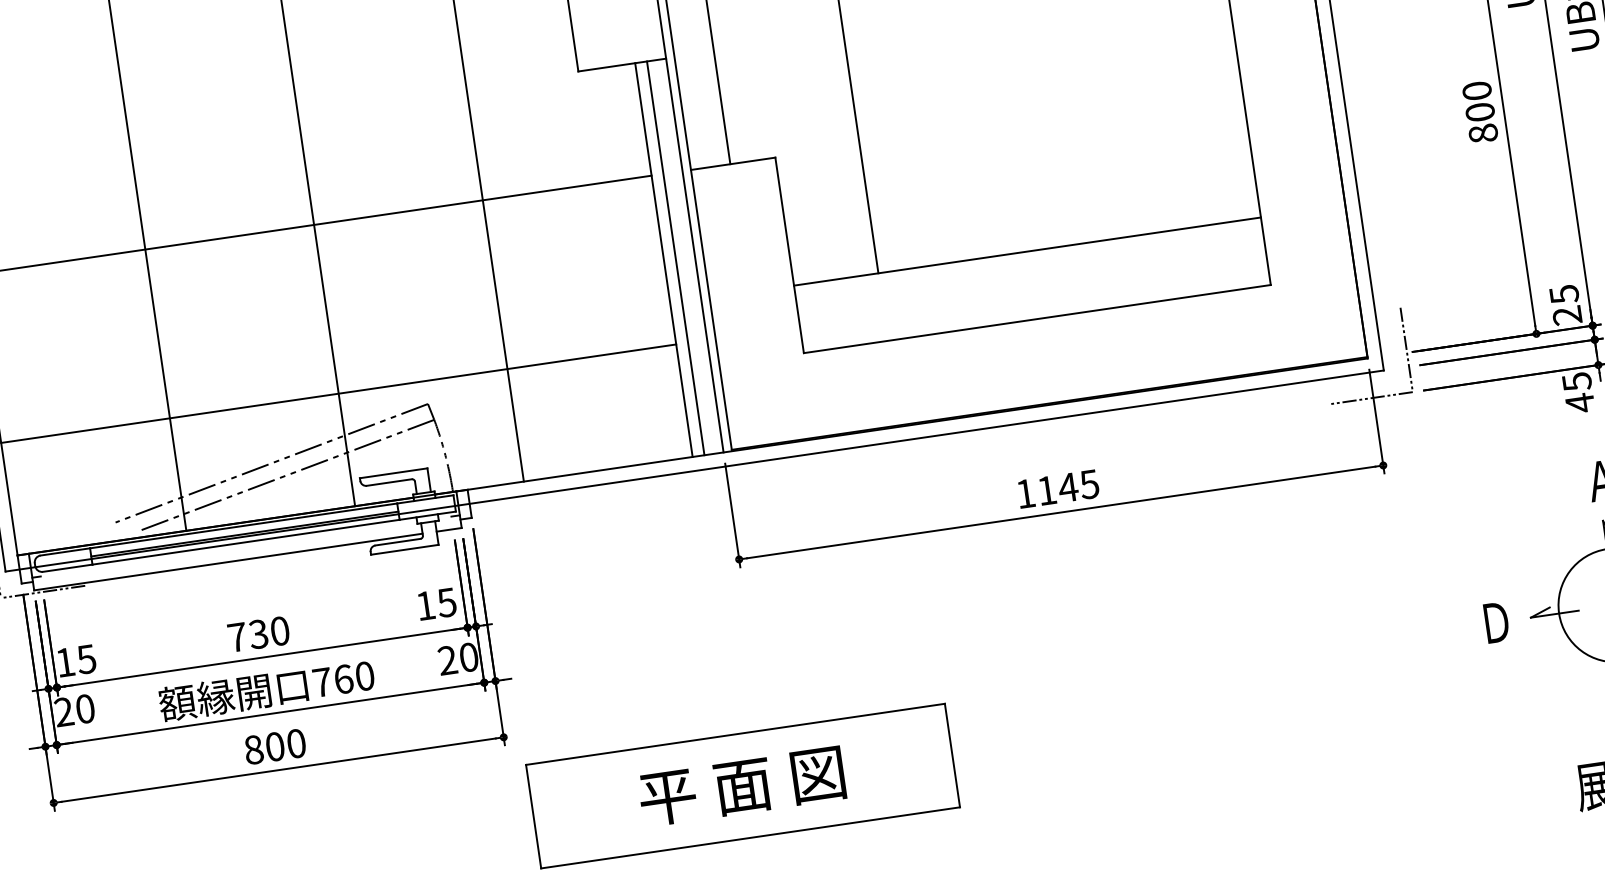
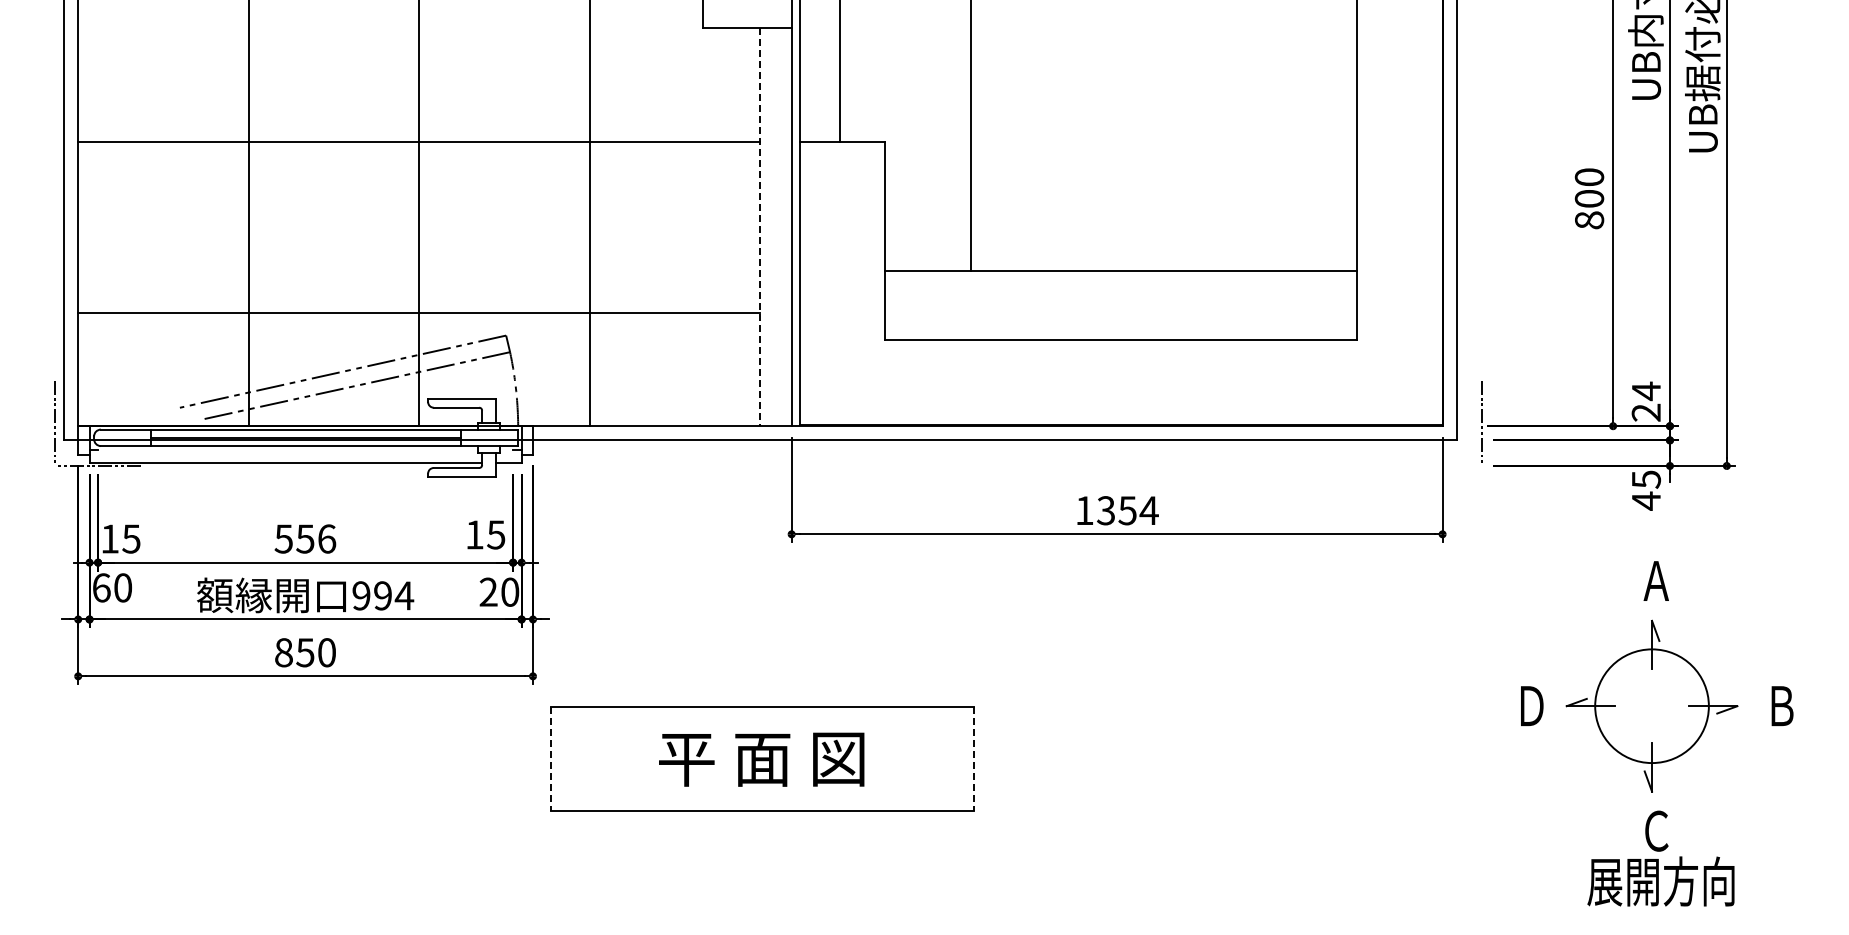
line: (675, 258) -> (772, 227), removed
line: (664, 260) -> (760, 227), solid -> dashed
text: (1564, 294) -> (1646, 391), 25 -> 24
line: (1370, 398) -> (1439, 466), removed
text: (1068, 487) -> (1127, 510), 1145 -> 1354
text: (258, 633) -> (305, 538), 730 -> 556
text: (344, 678) -> (383, 595), 760 -> 994
text: (63, 711) -> (101, 587), 20 -> 60
text: (275, 746) -> (305, 652), 800 -> 850
line: (952, 755) -> (974, 759), solid -> dashed
line: (534, 816) -> (551, 759), solid -> dashed

